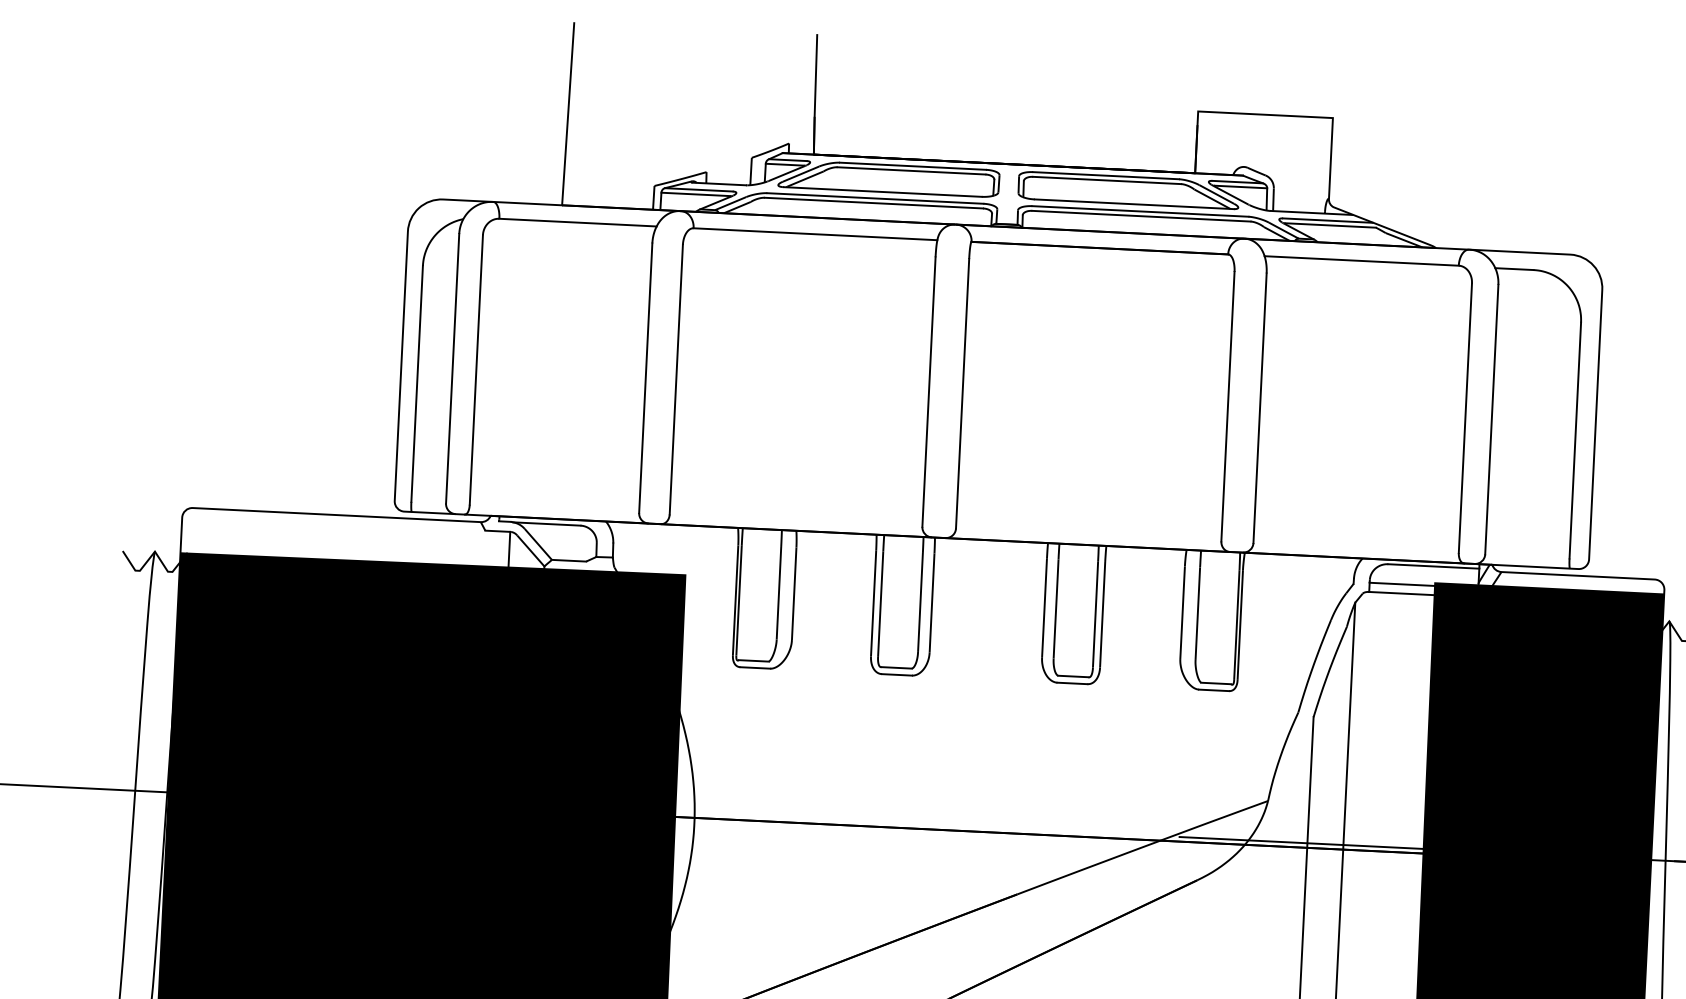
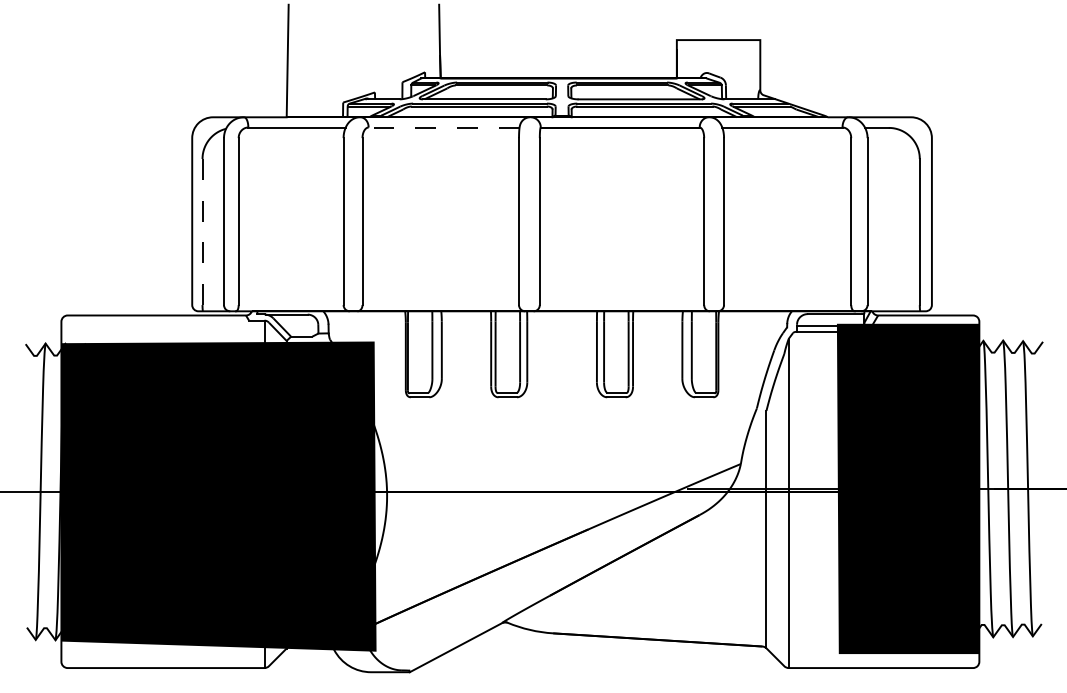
line: (814, 234) -> (443, 127), solid -> dashed
line: (417, 384) -> (202, 232), solid -> dashed

